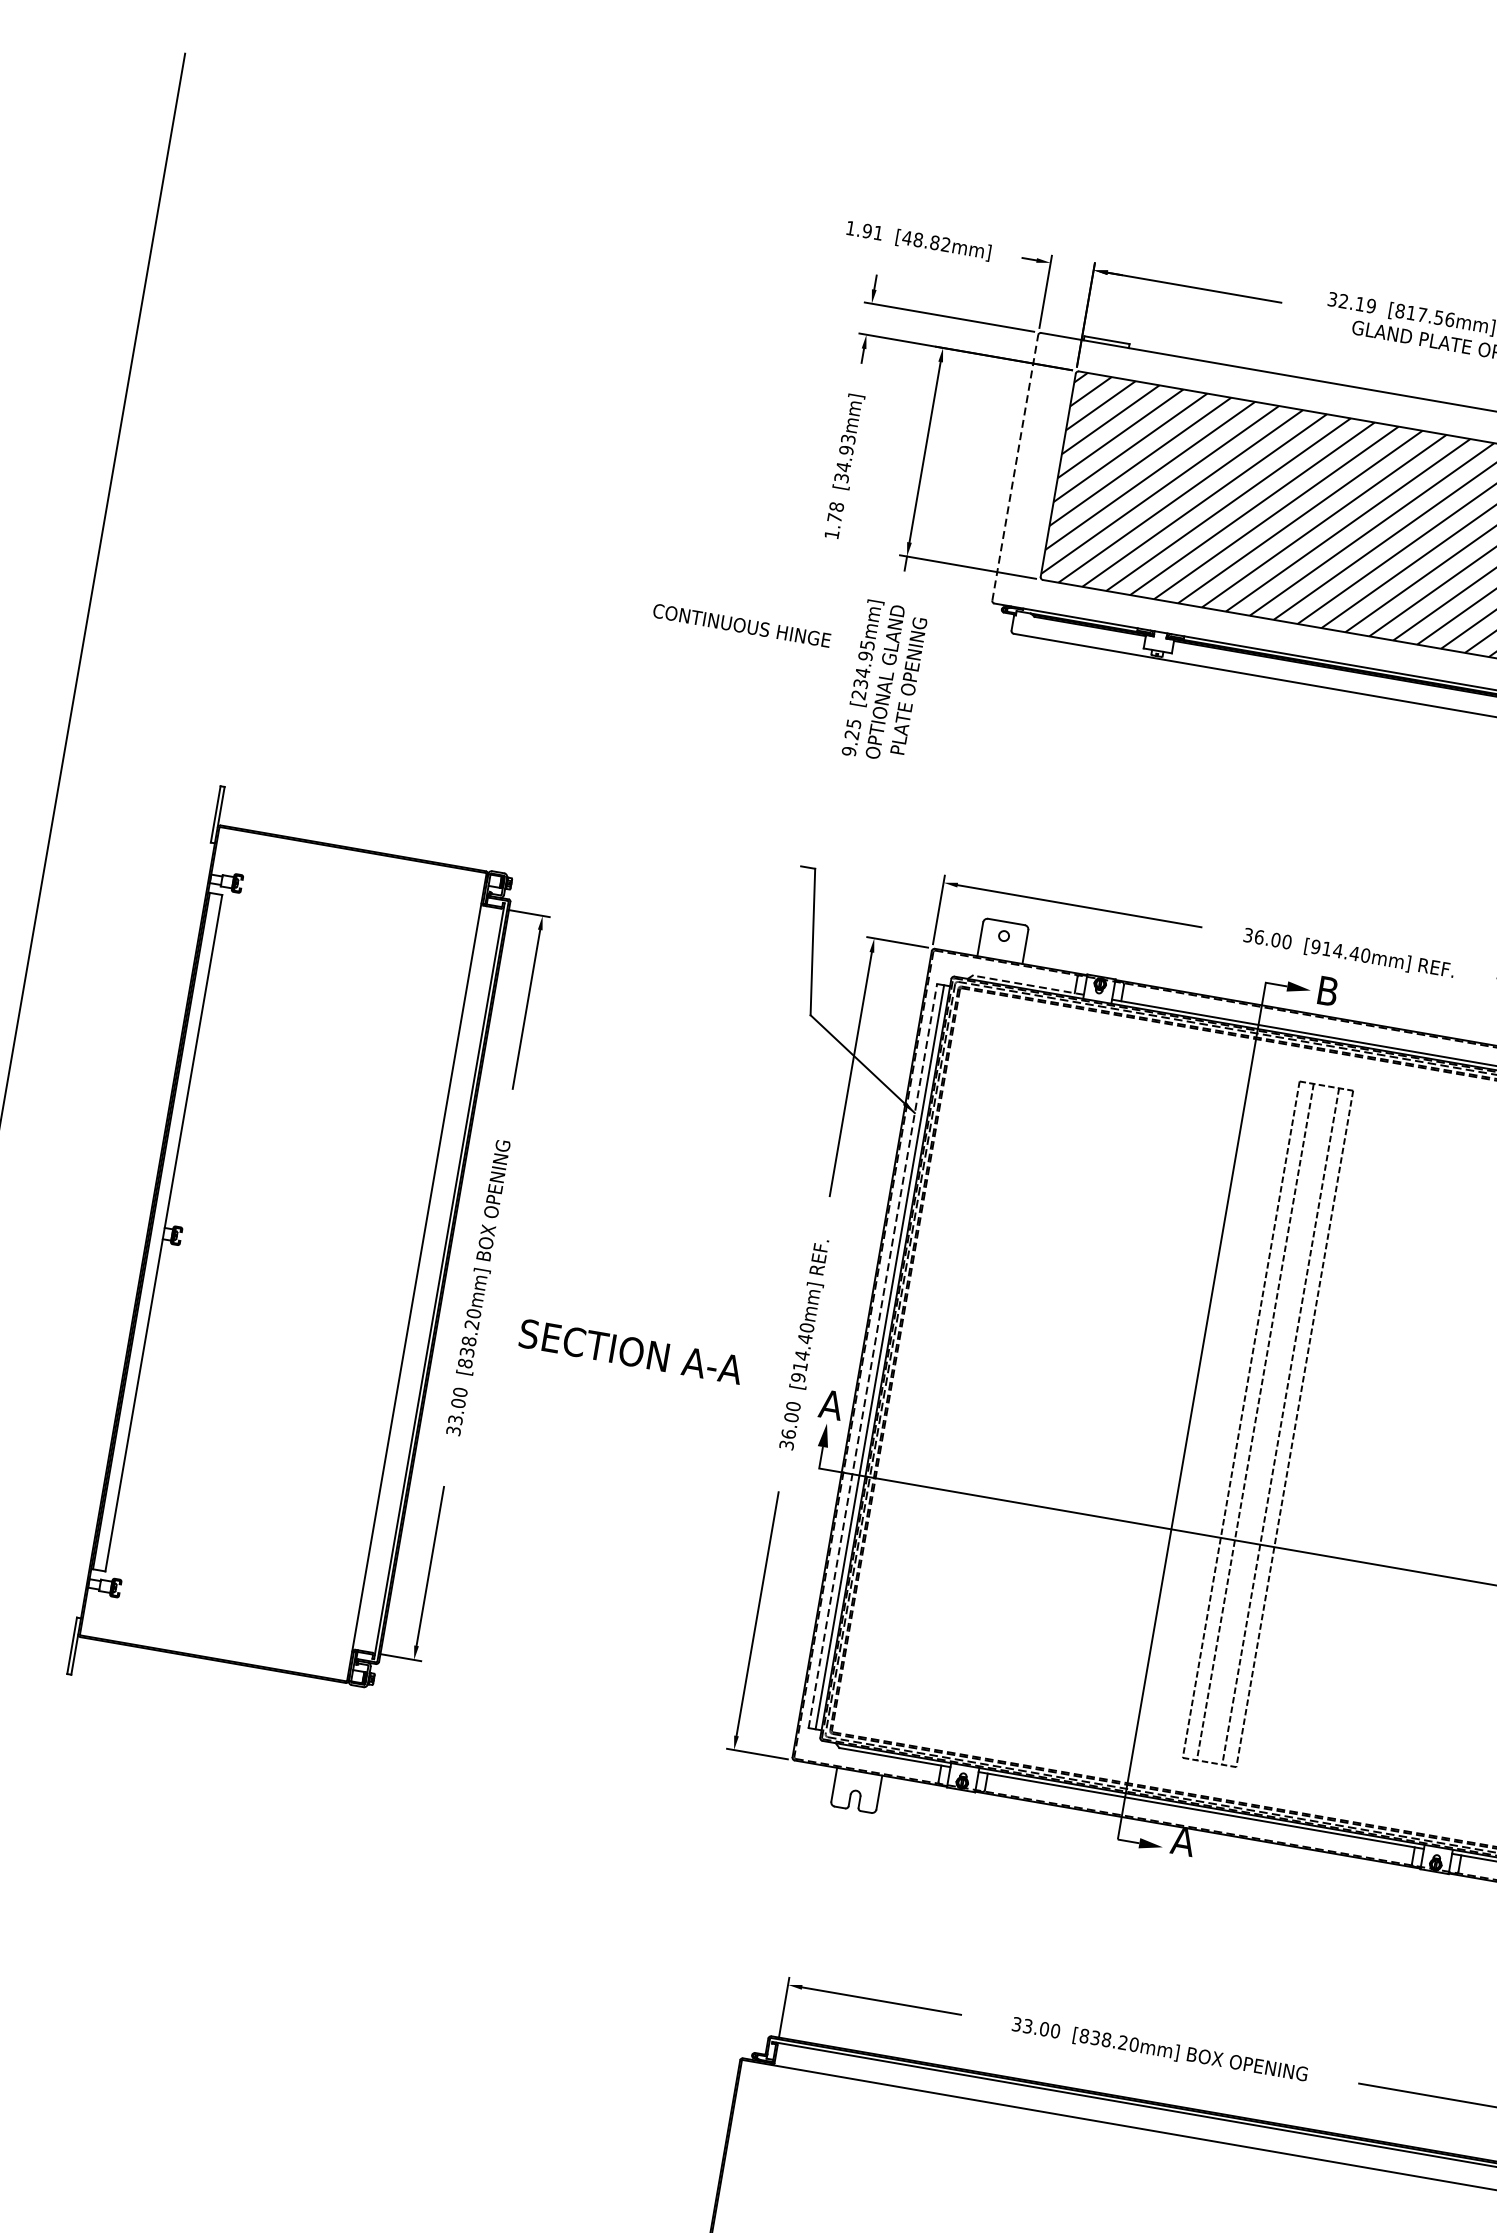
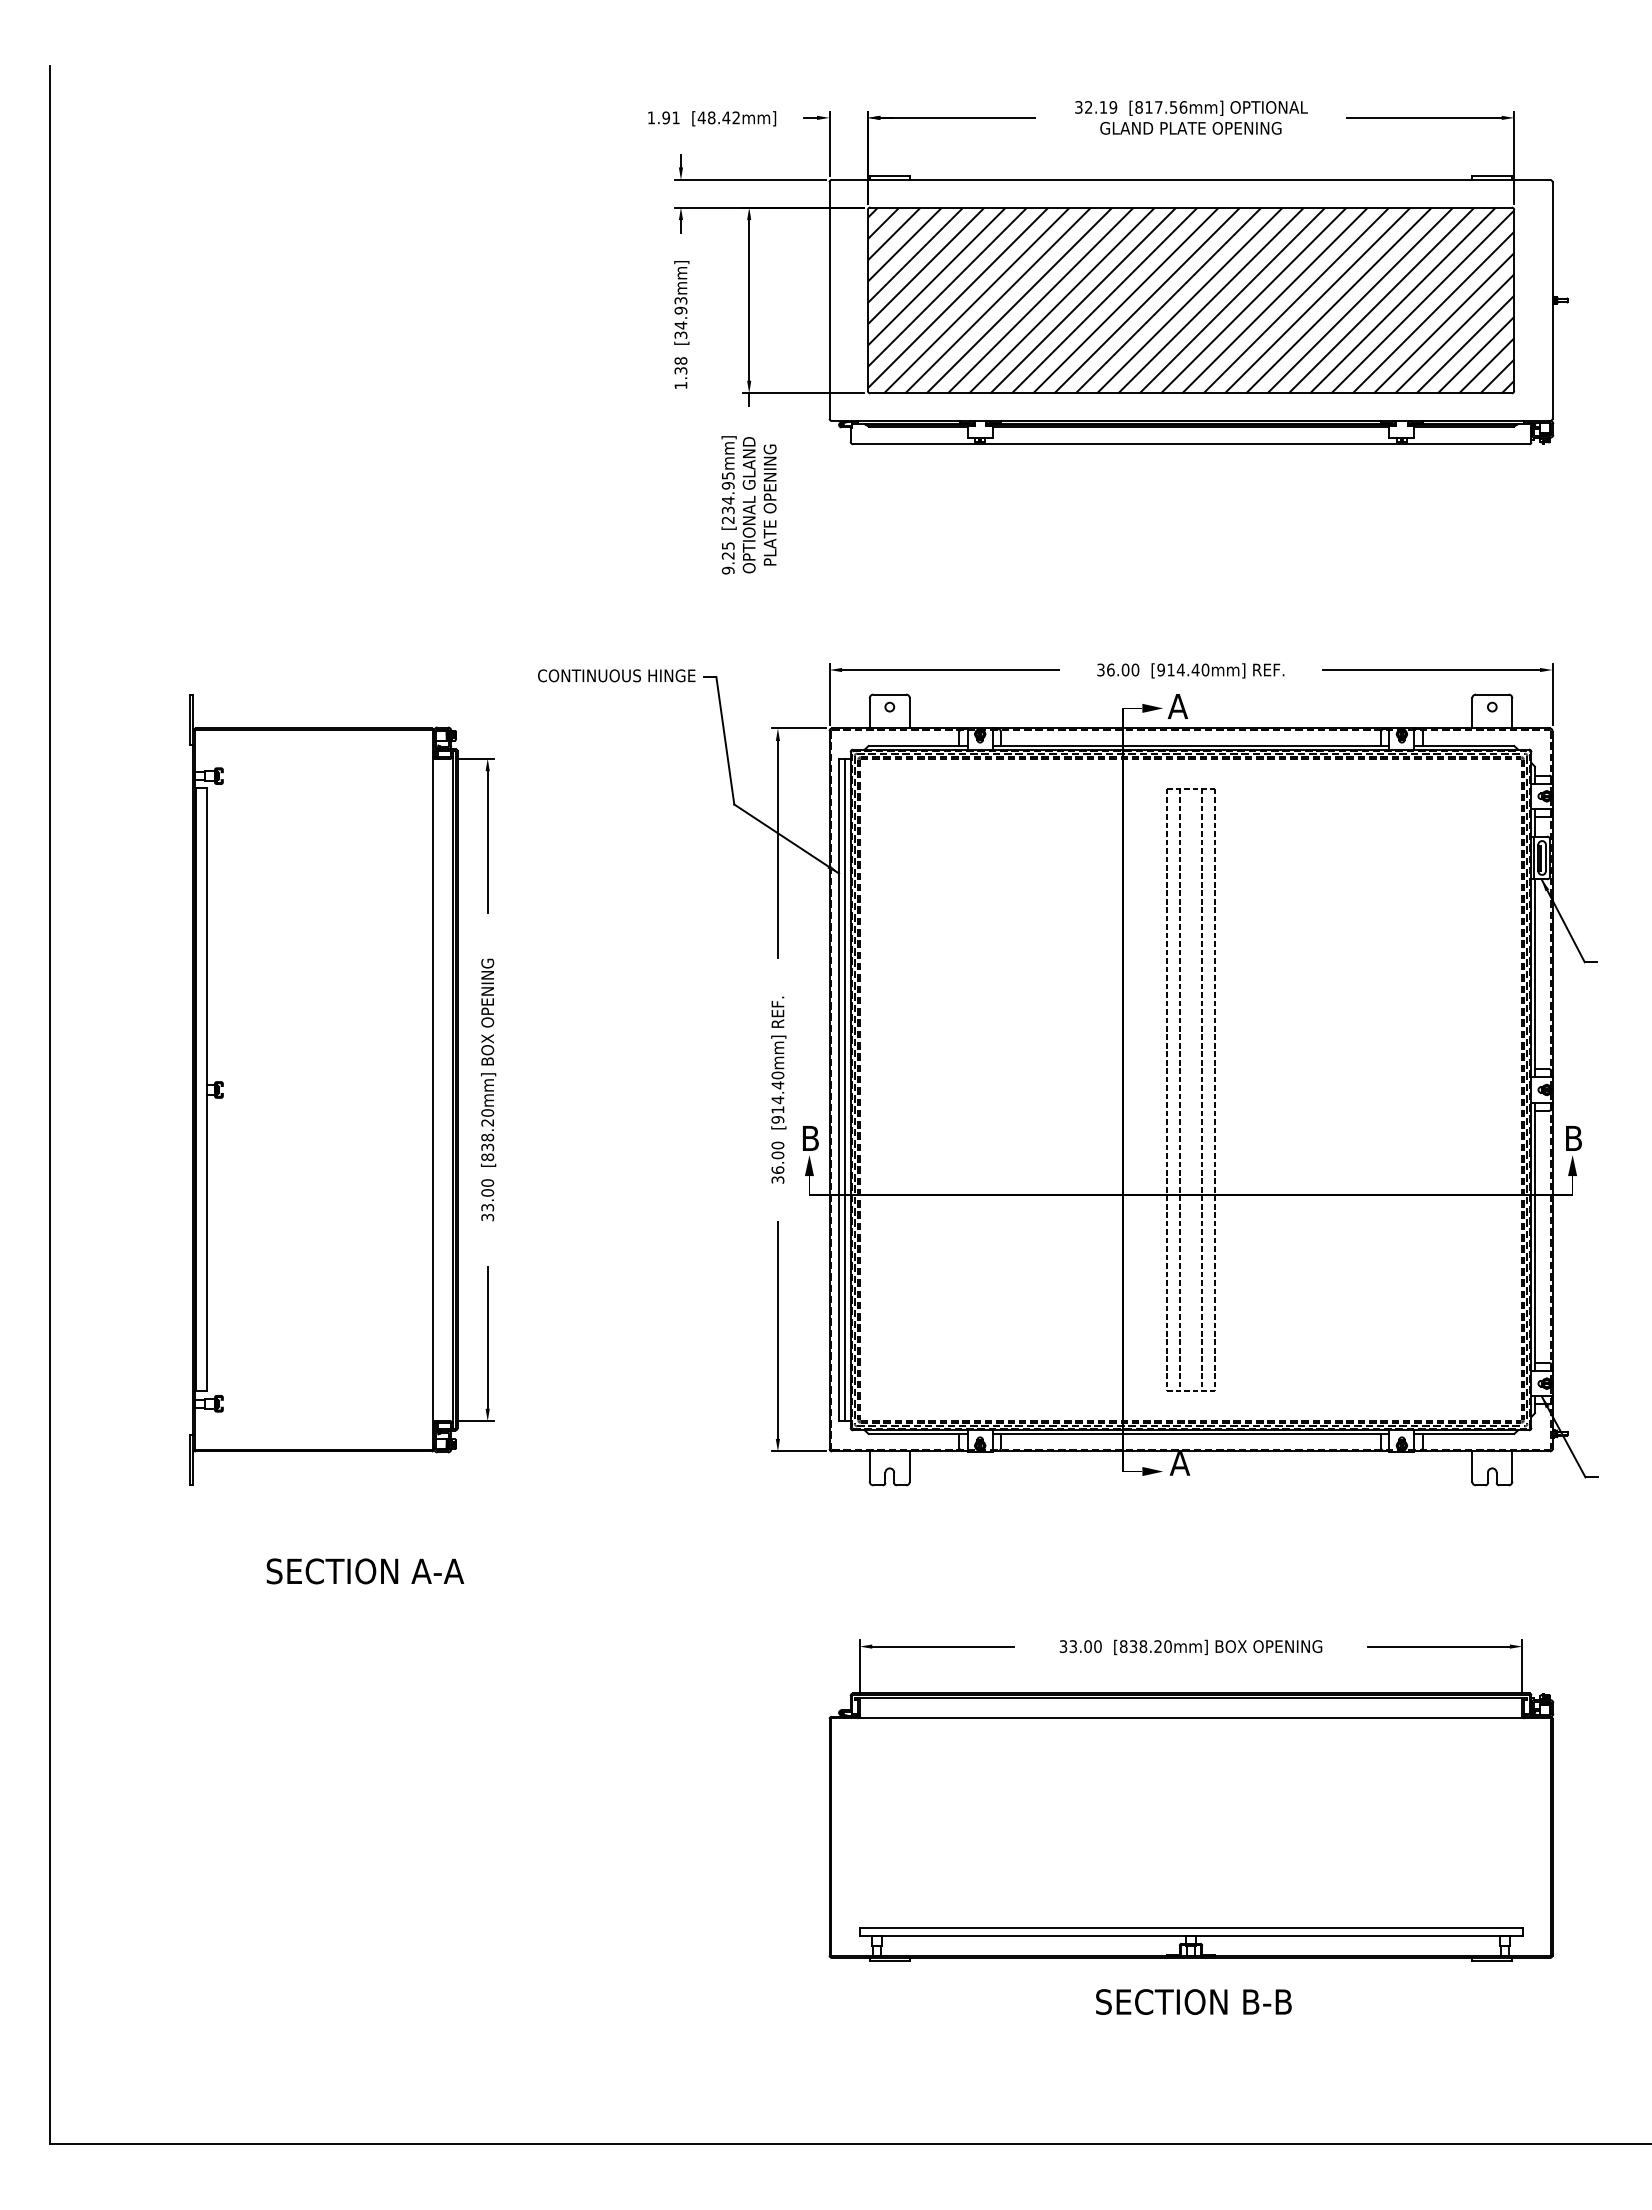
text: (935, 242) -> (726, 117), [48.82mm] -> [48.42mm]
line: (1015, 466) -> (829, 299), dashed -> solid
text: (834, 517) -> (680, 370), 1.78 -> 1.38
text: (741, 625) -> (616, 675), moved
line: (1027, 984) -> (917, 745), dashed -> solid
text: (1327, 991) -> (1177, 706), B -> A
text: (631, 1351) -> (365, 1571), moved
line: (873, 1355) -> (839, 1089), dashed -> solid
text: (831, 1404) -> (810, 1138), A -> B

